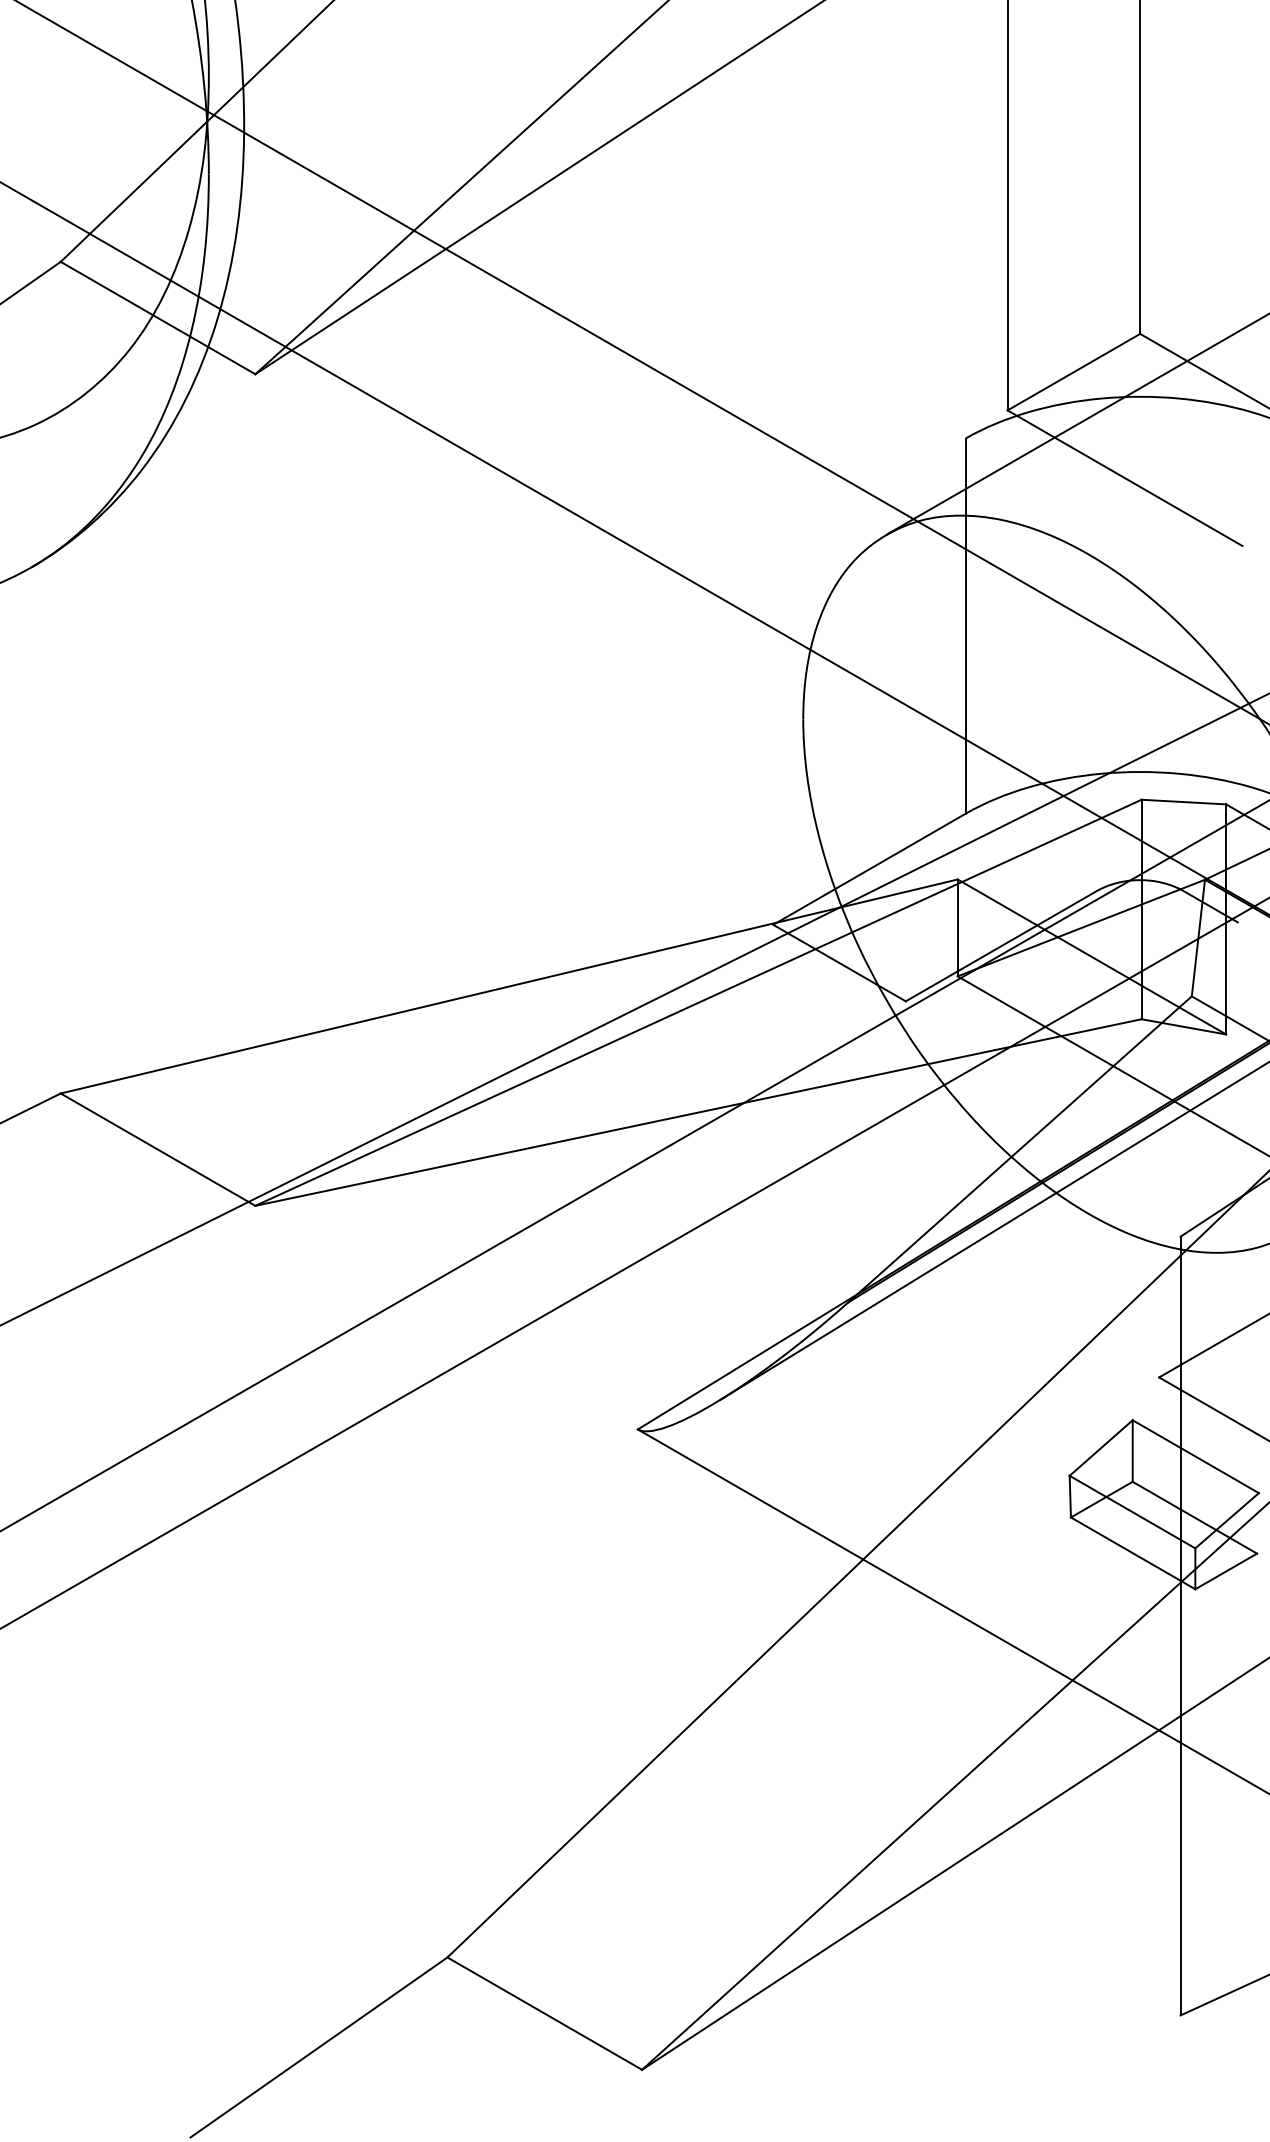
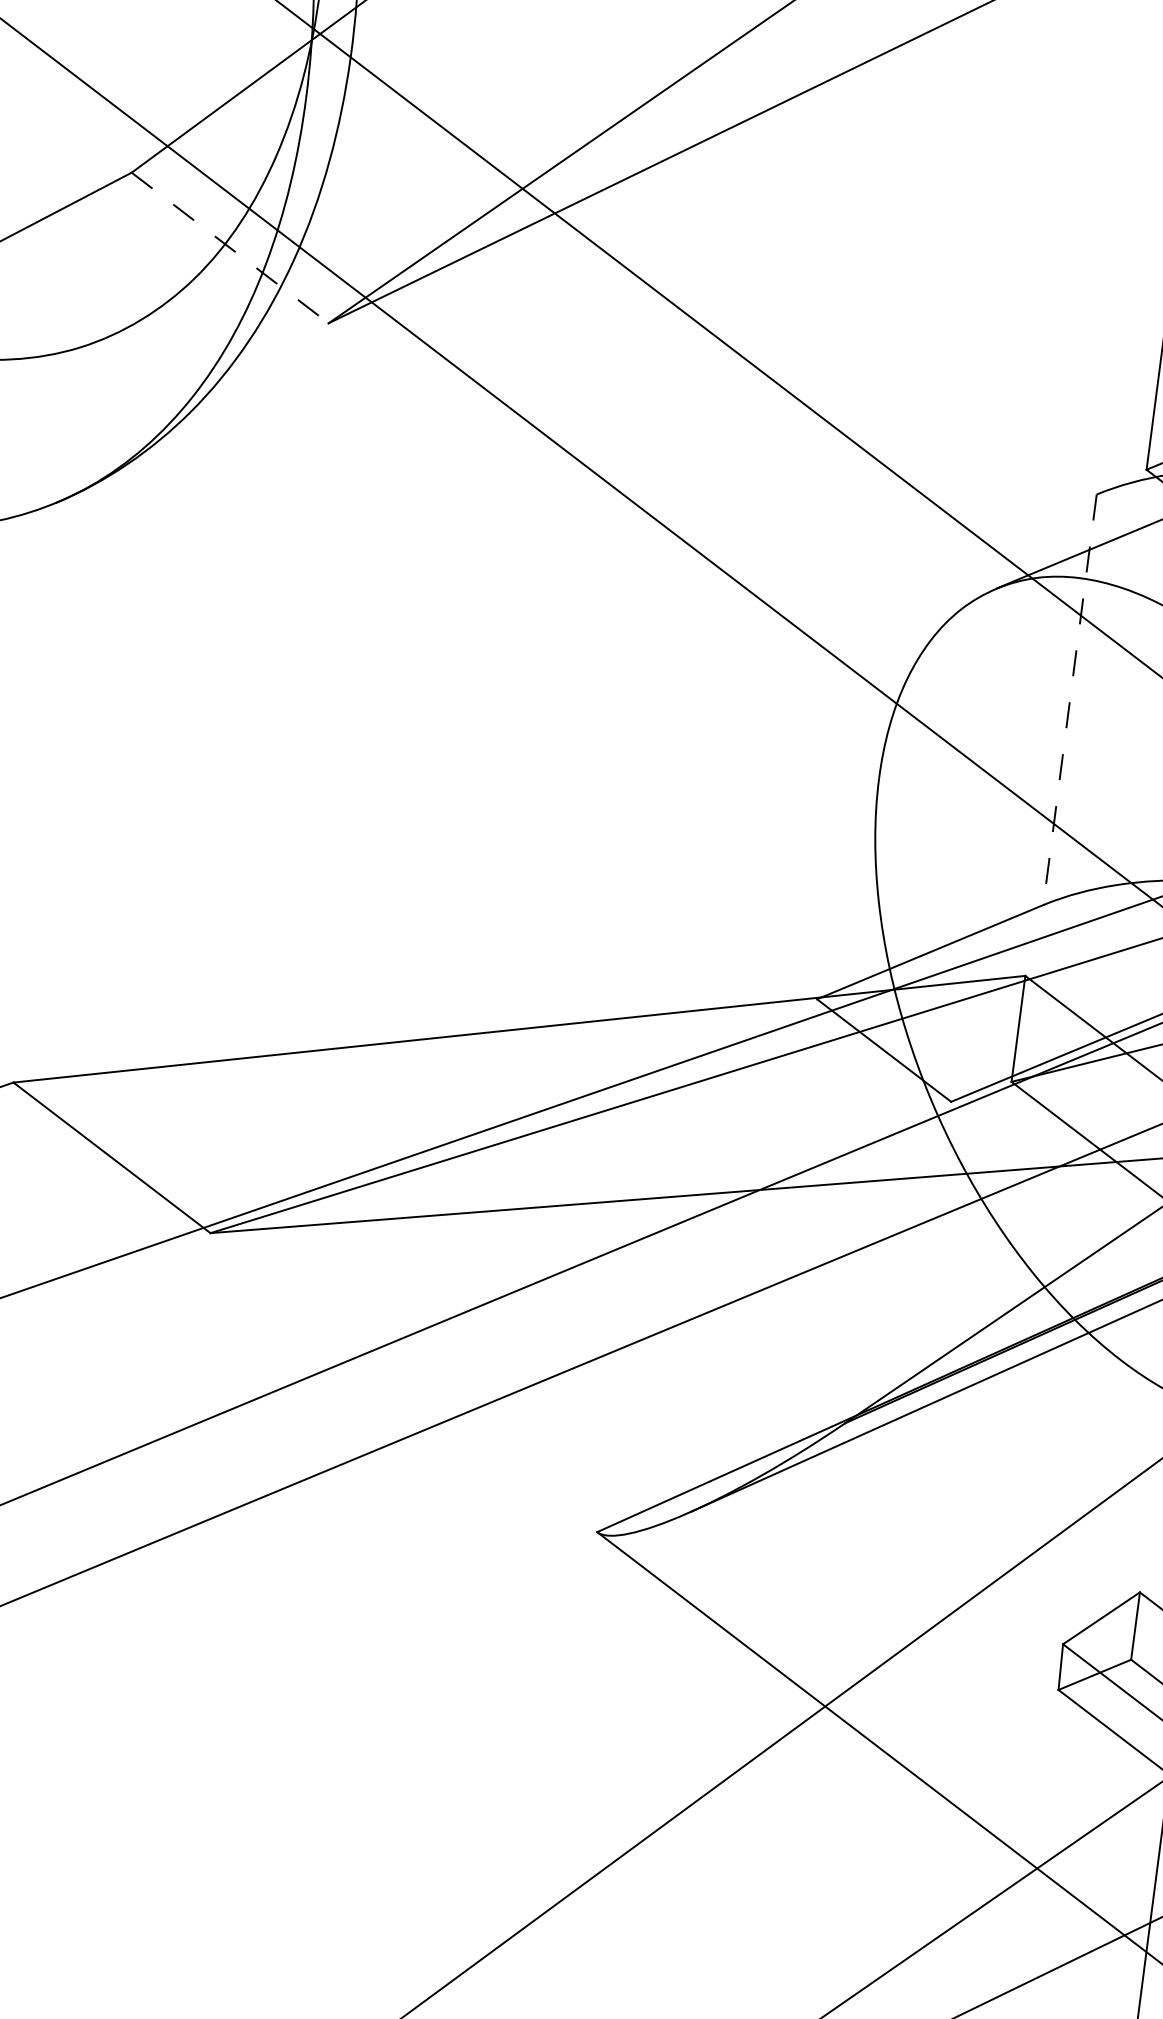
line: (158, 318) -> (230, 248), solid -> dashed
line: (965, 626) -> (1069, 700), solid -> dashed

